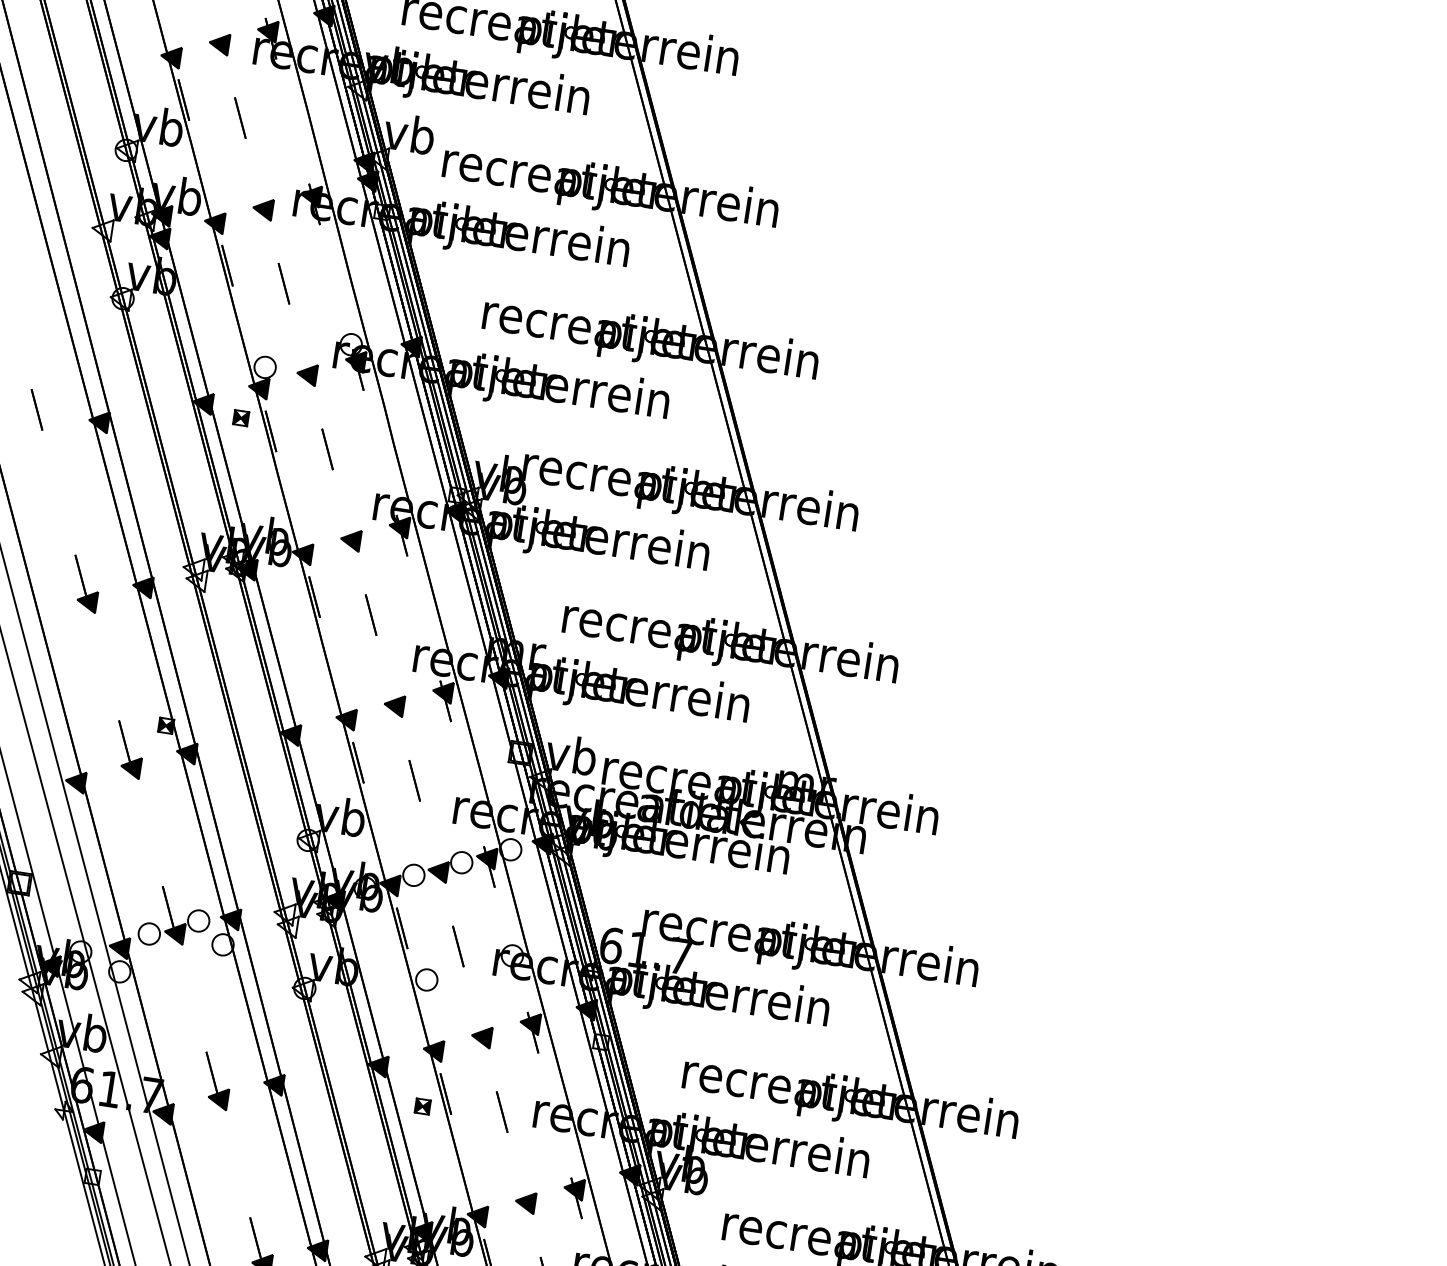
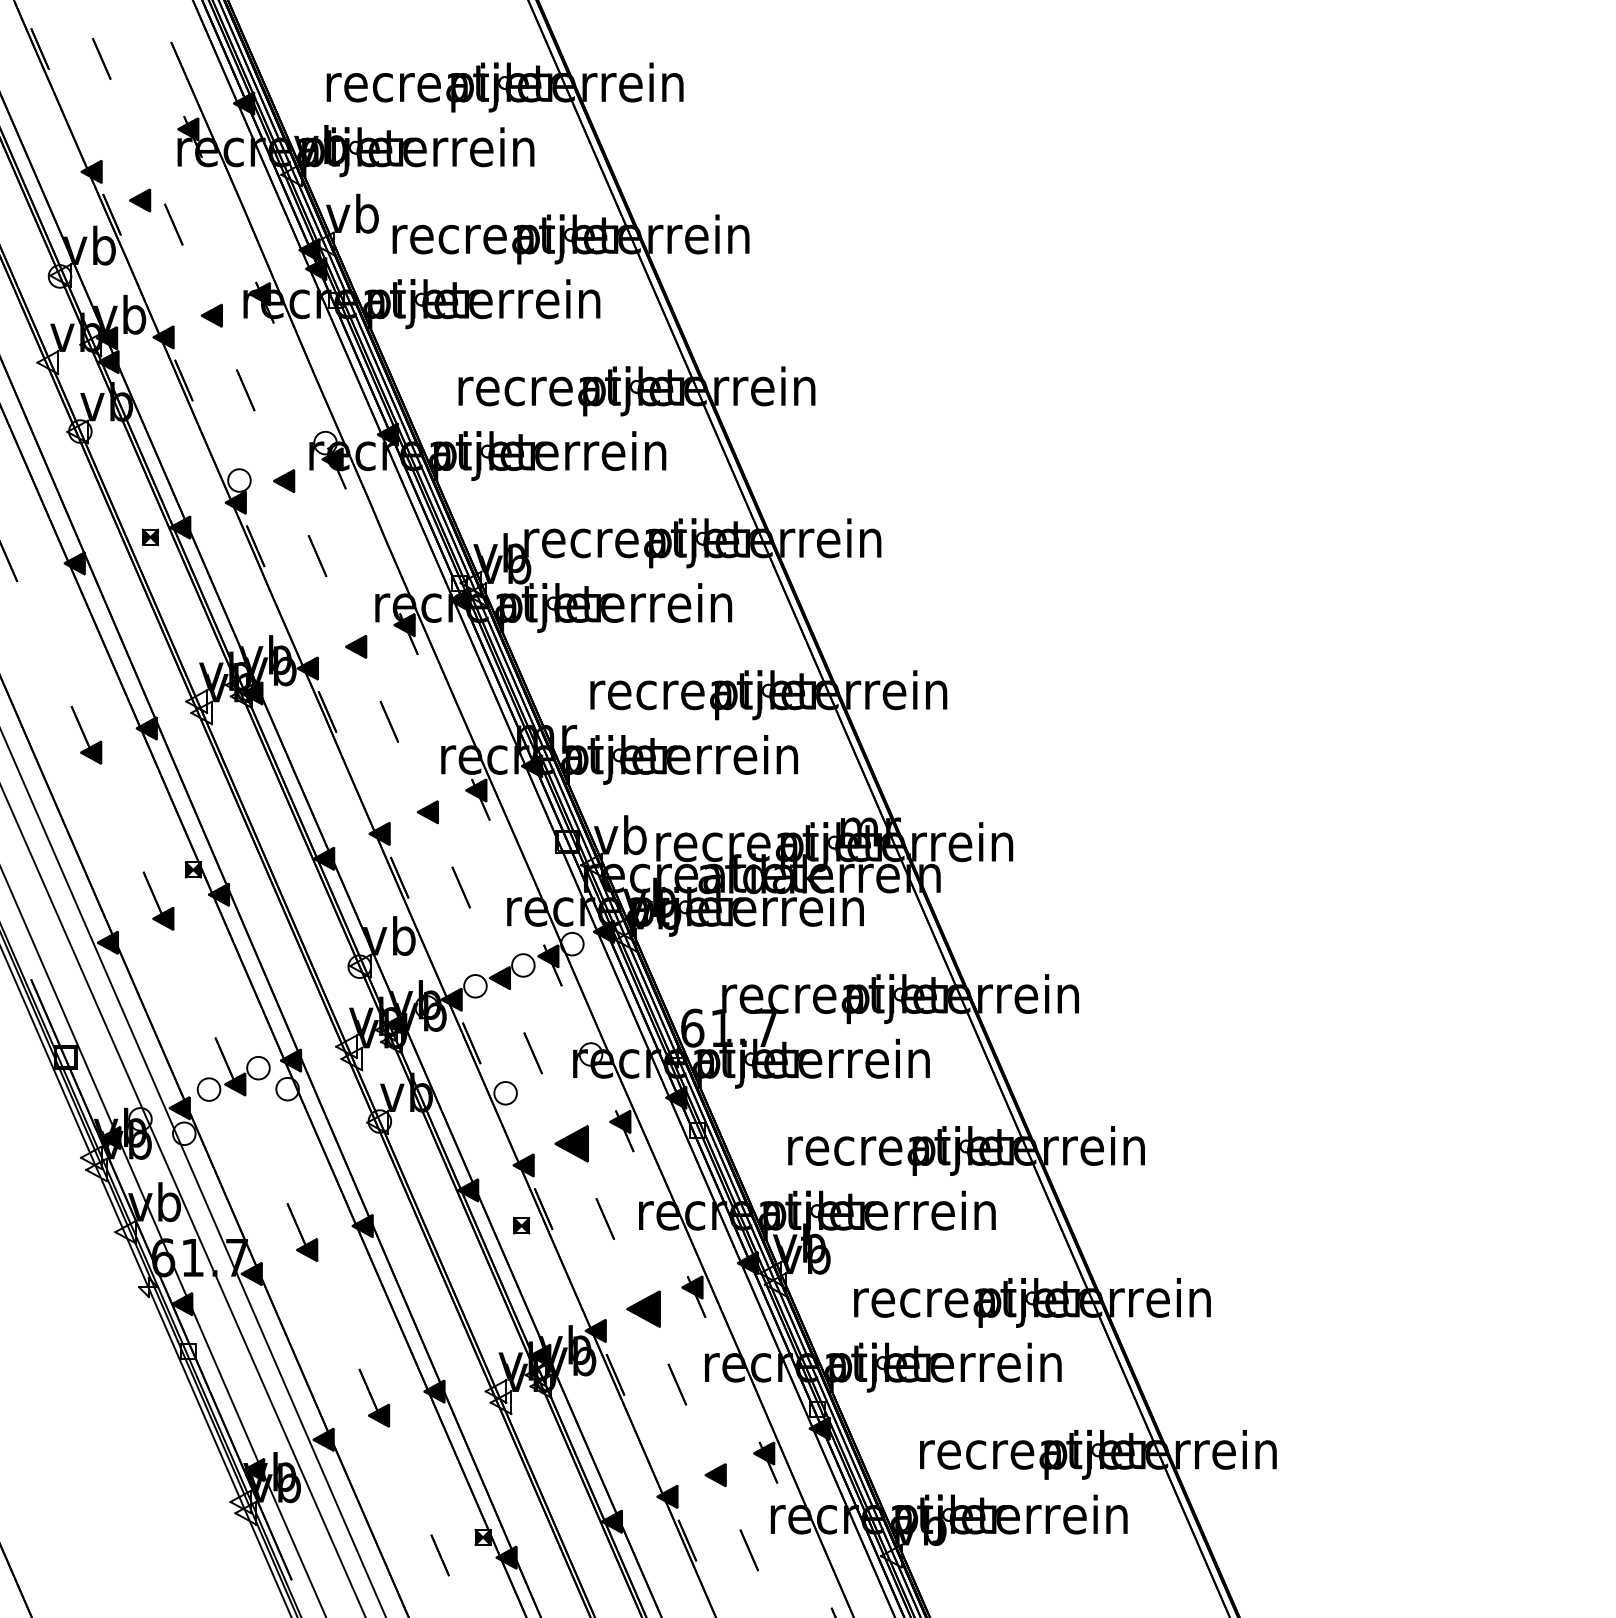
part: (219, 43) -> (140, 200), moved
part: (241, 417) -> (150, 536), moved
part: (481, 1036) -> (571, 1143), size x1.6
part: (525, 1202) -> (644, 1309), size x1.6

